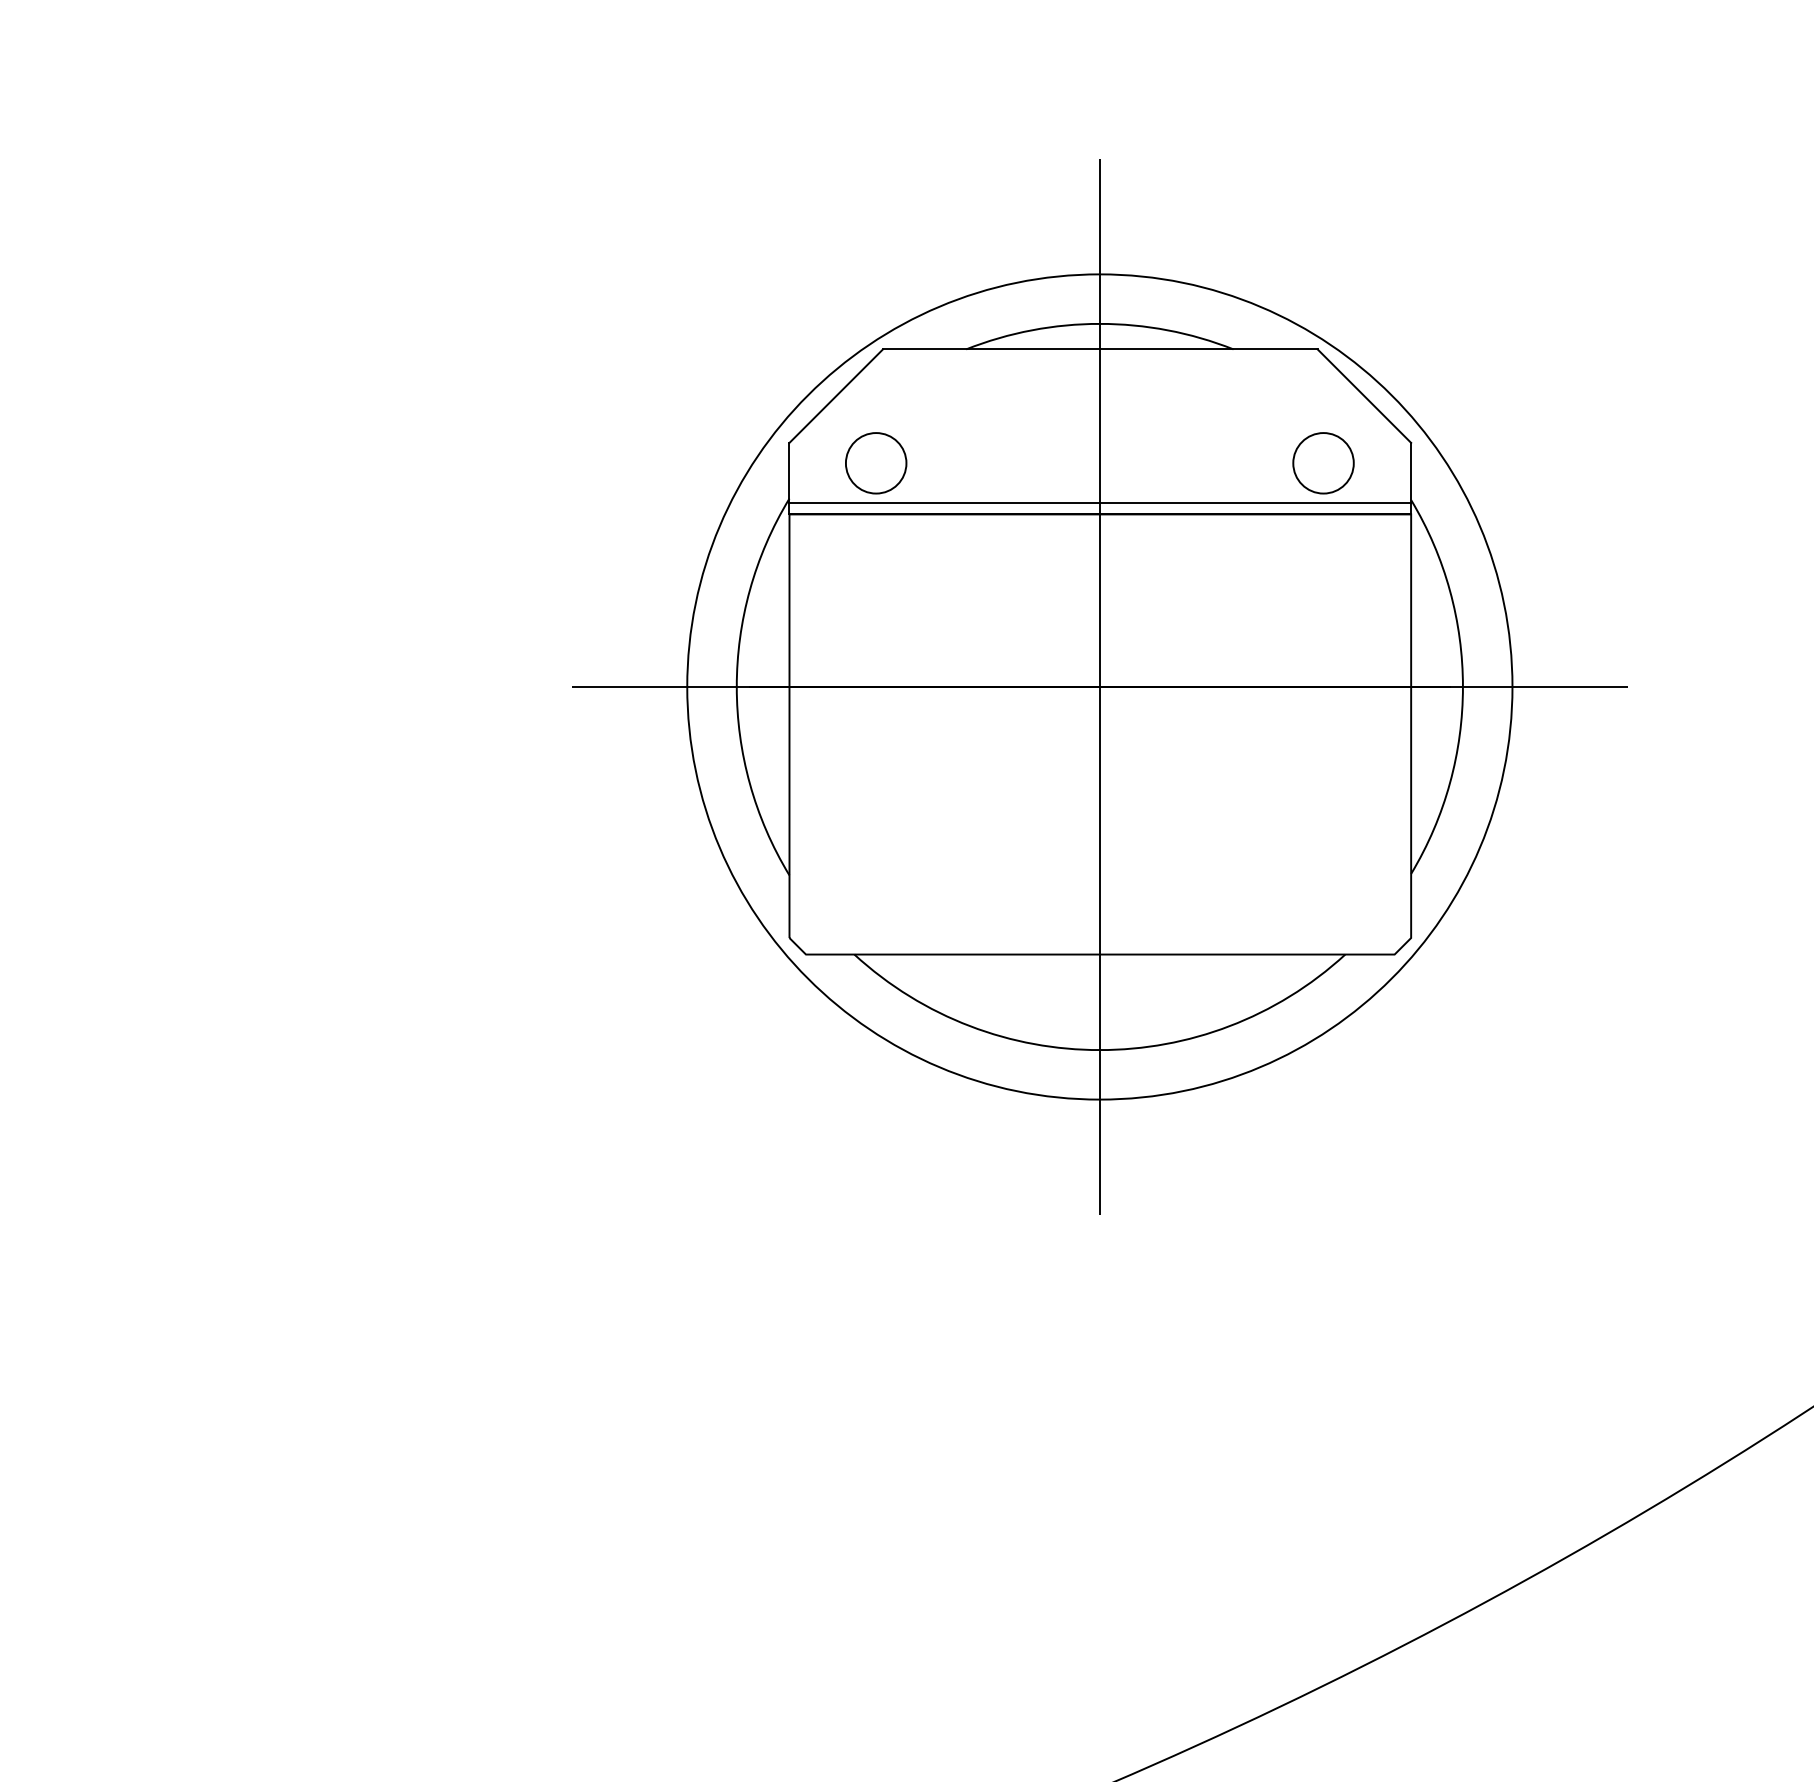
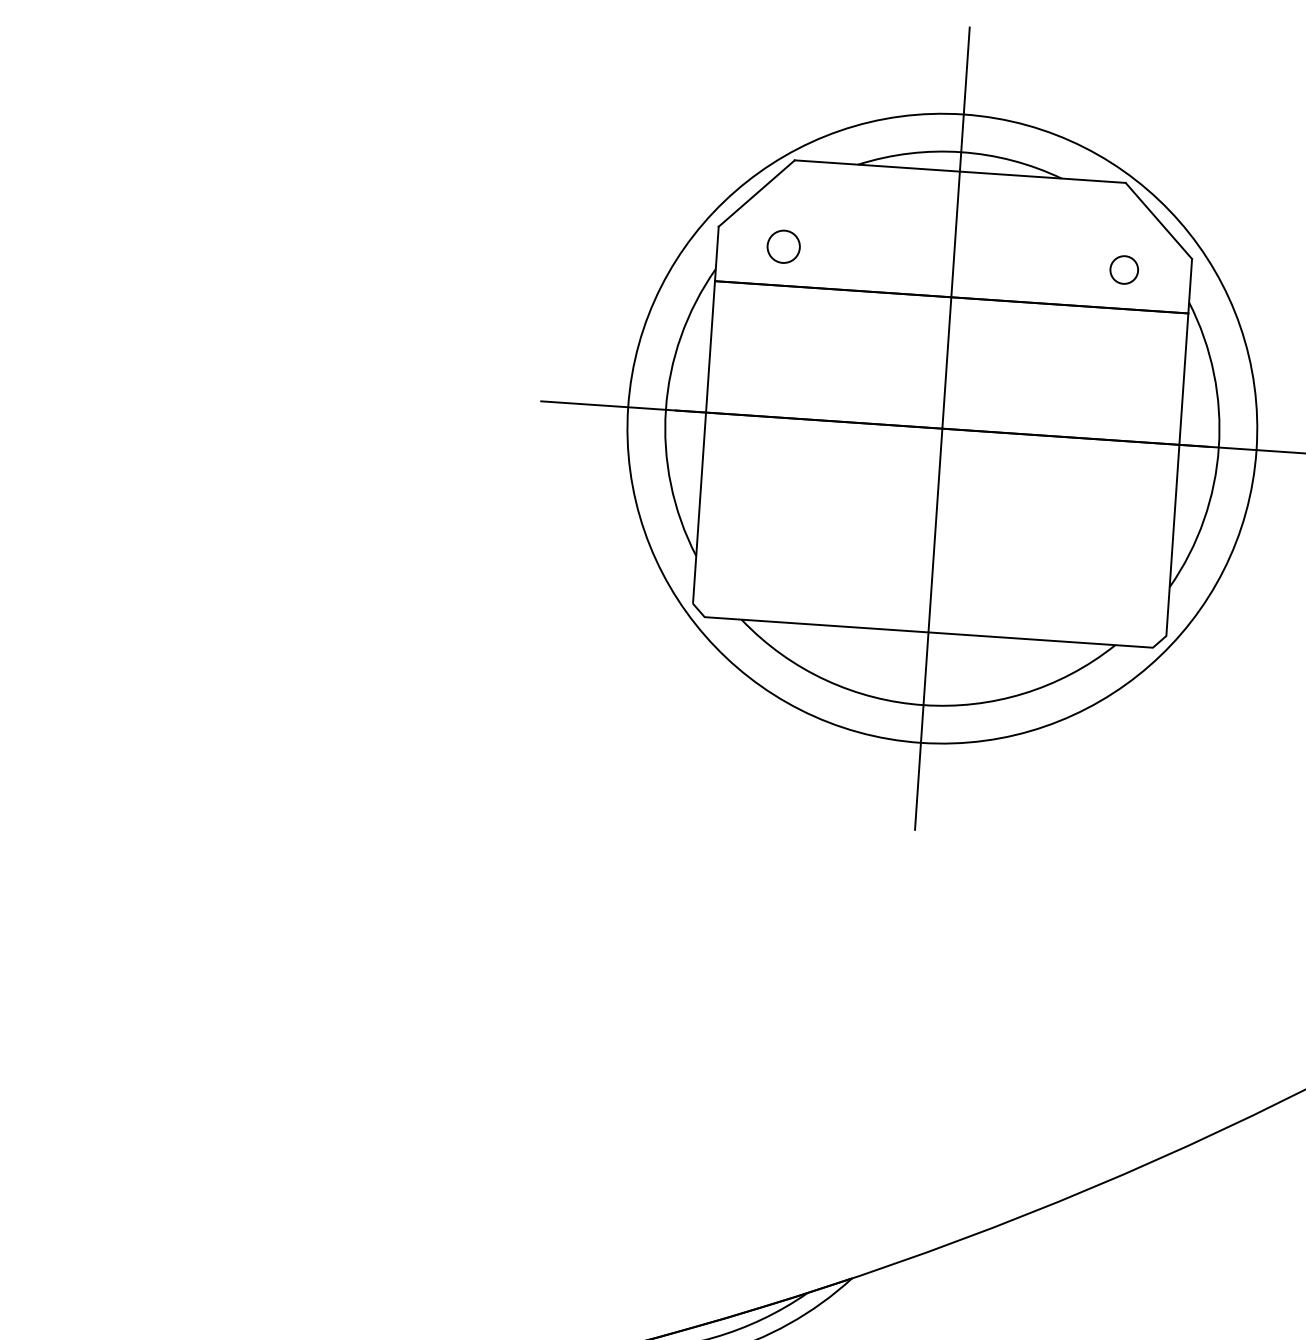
circle: (876, 463) -> (783, 246), size x0.7
circle: (1323, 463) -> (1124, 270), size x0.6
line: (1100, 503) -> (952, 289), removed

